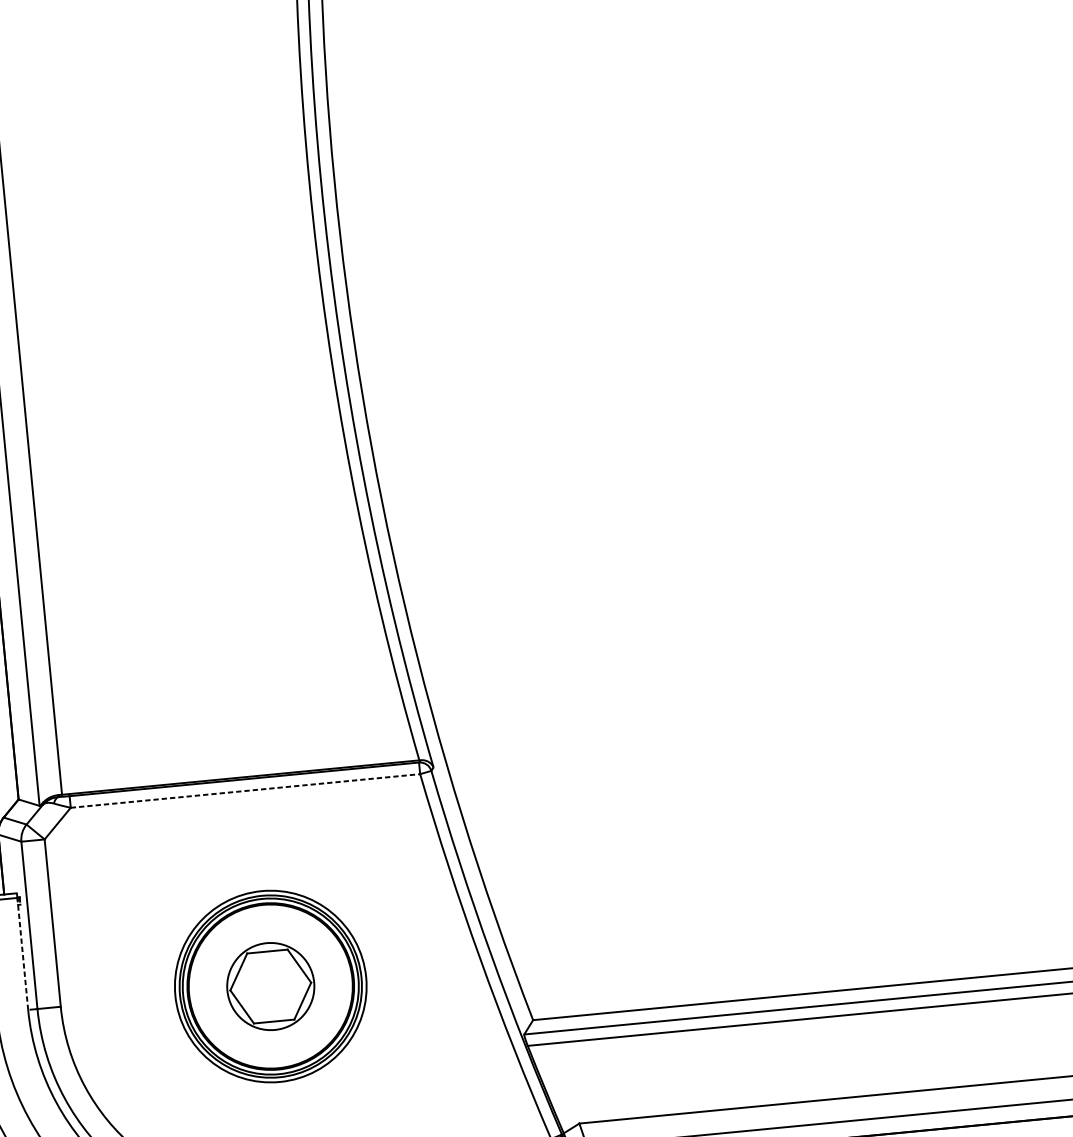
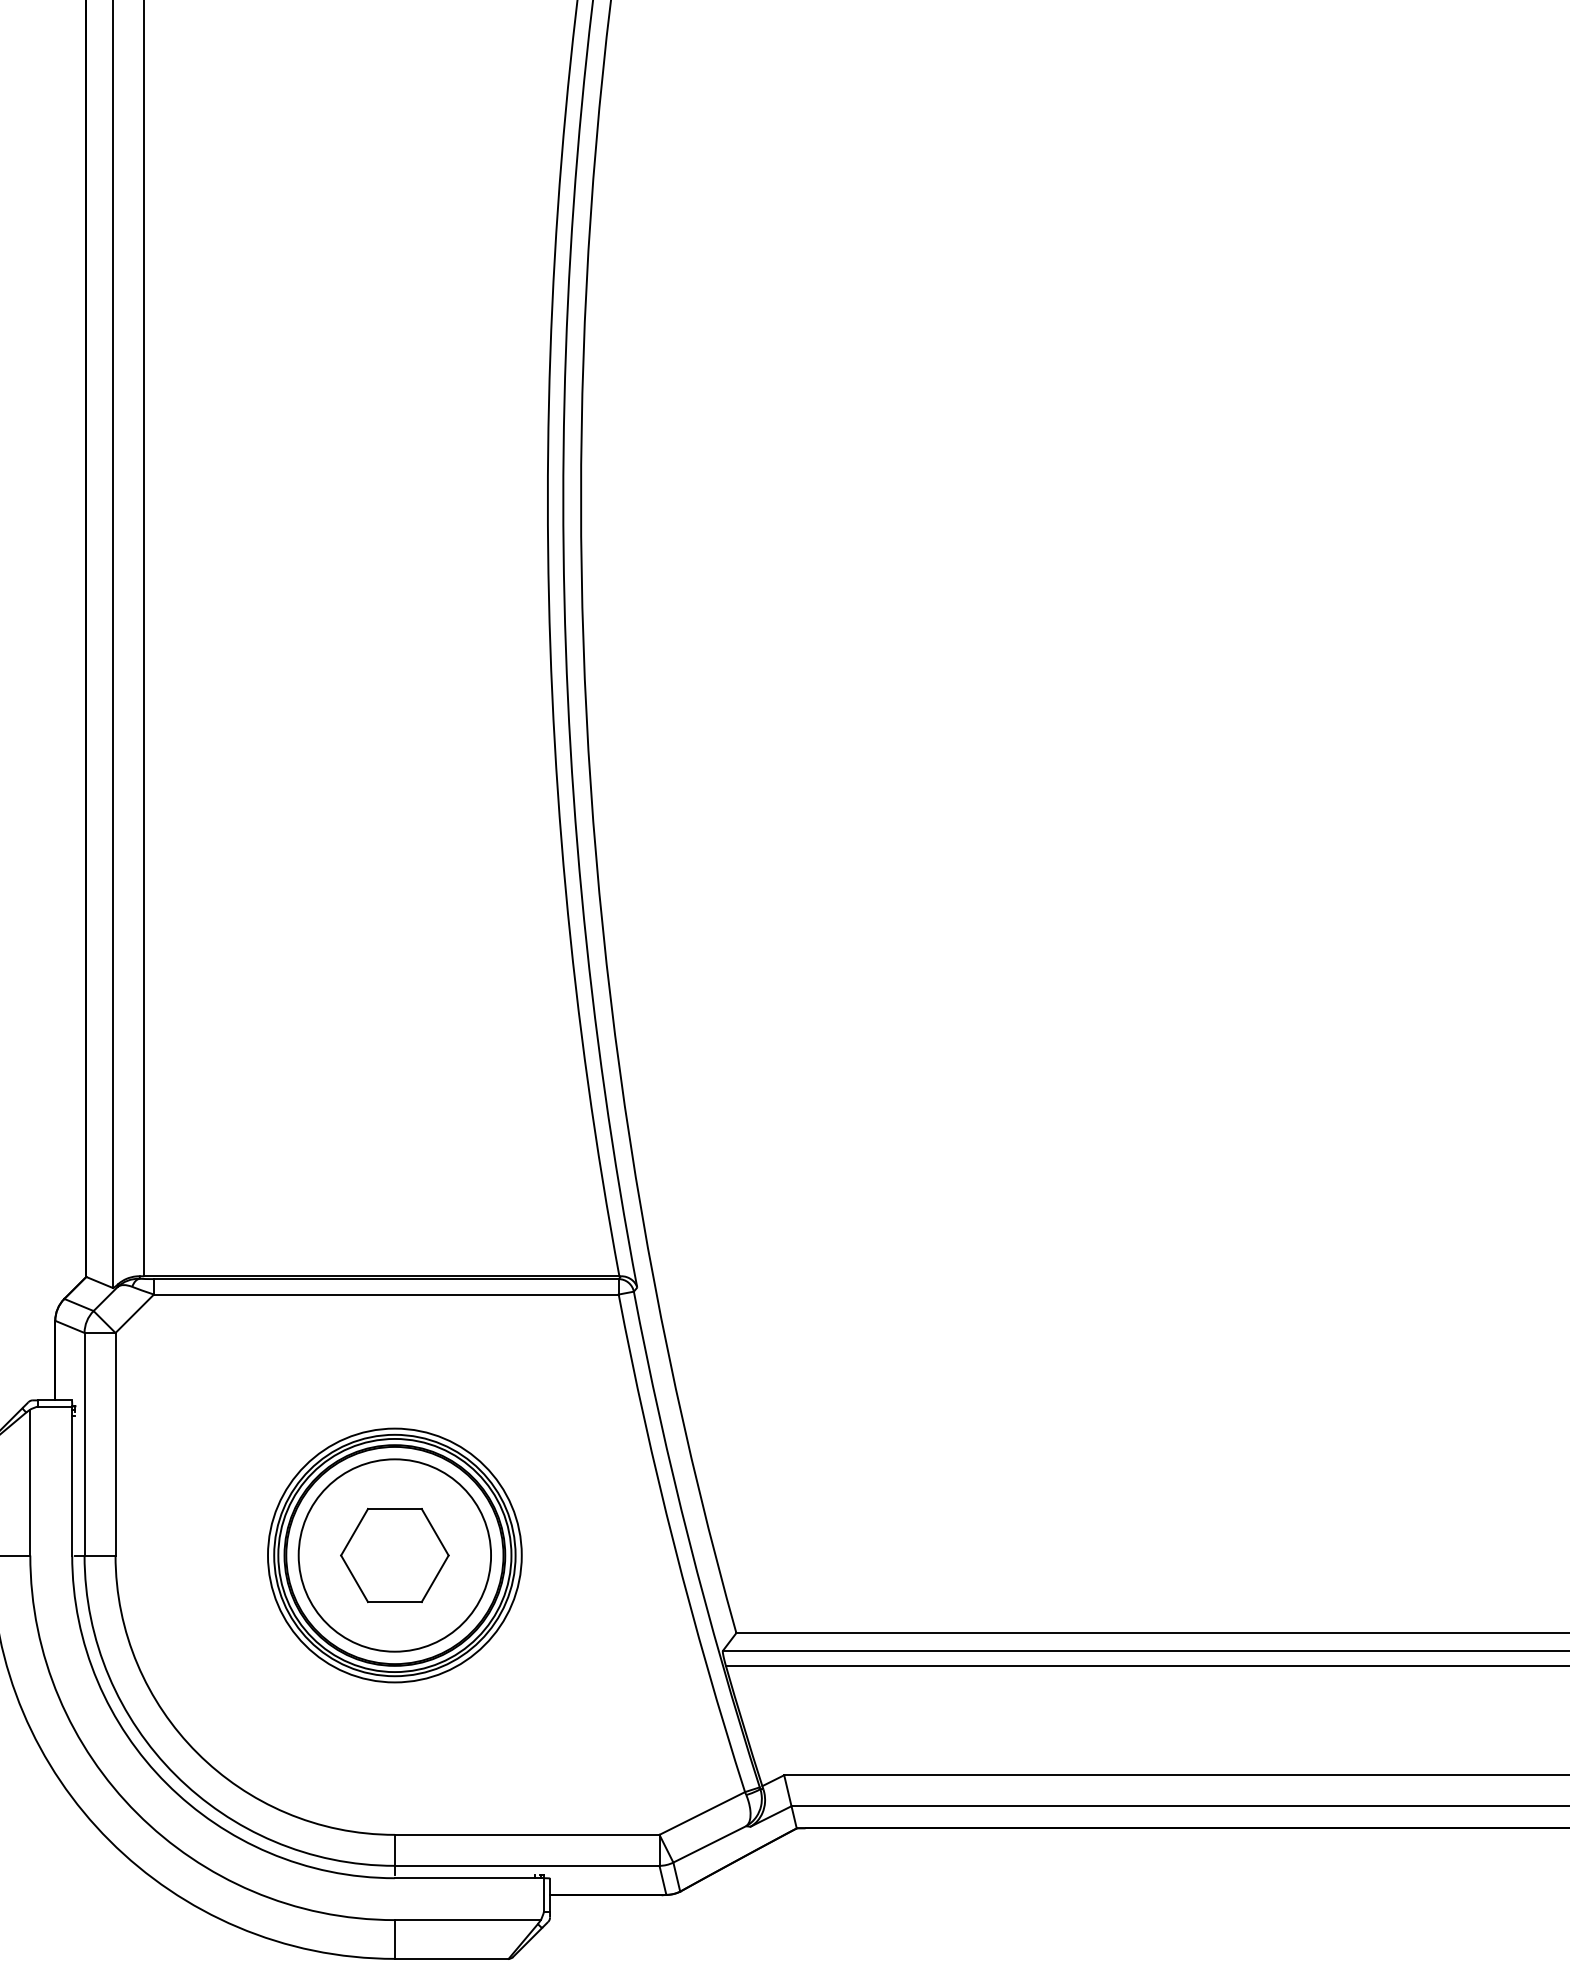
line: (245, 790) -> (386, 1294), dashed -> solid
line: (22, 953) -> (72, 1480), dashed -> solid
circle: (270, 986) -> (394, 1555), size x1.67

